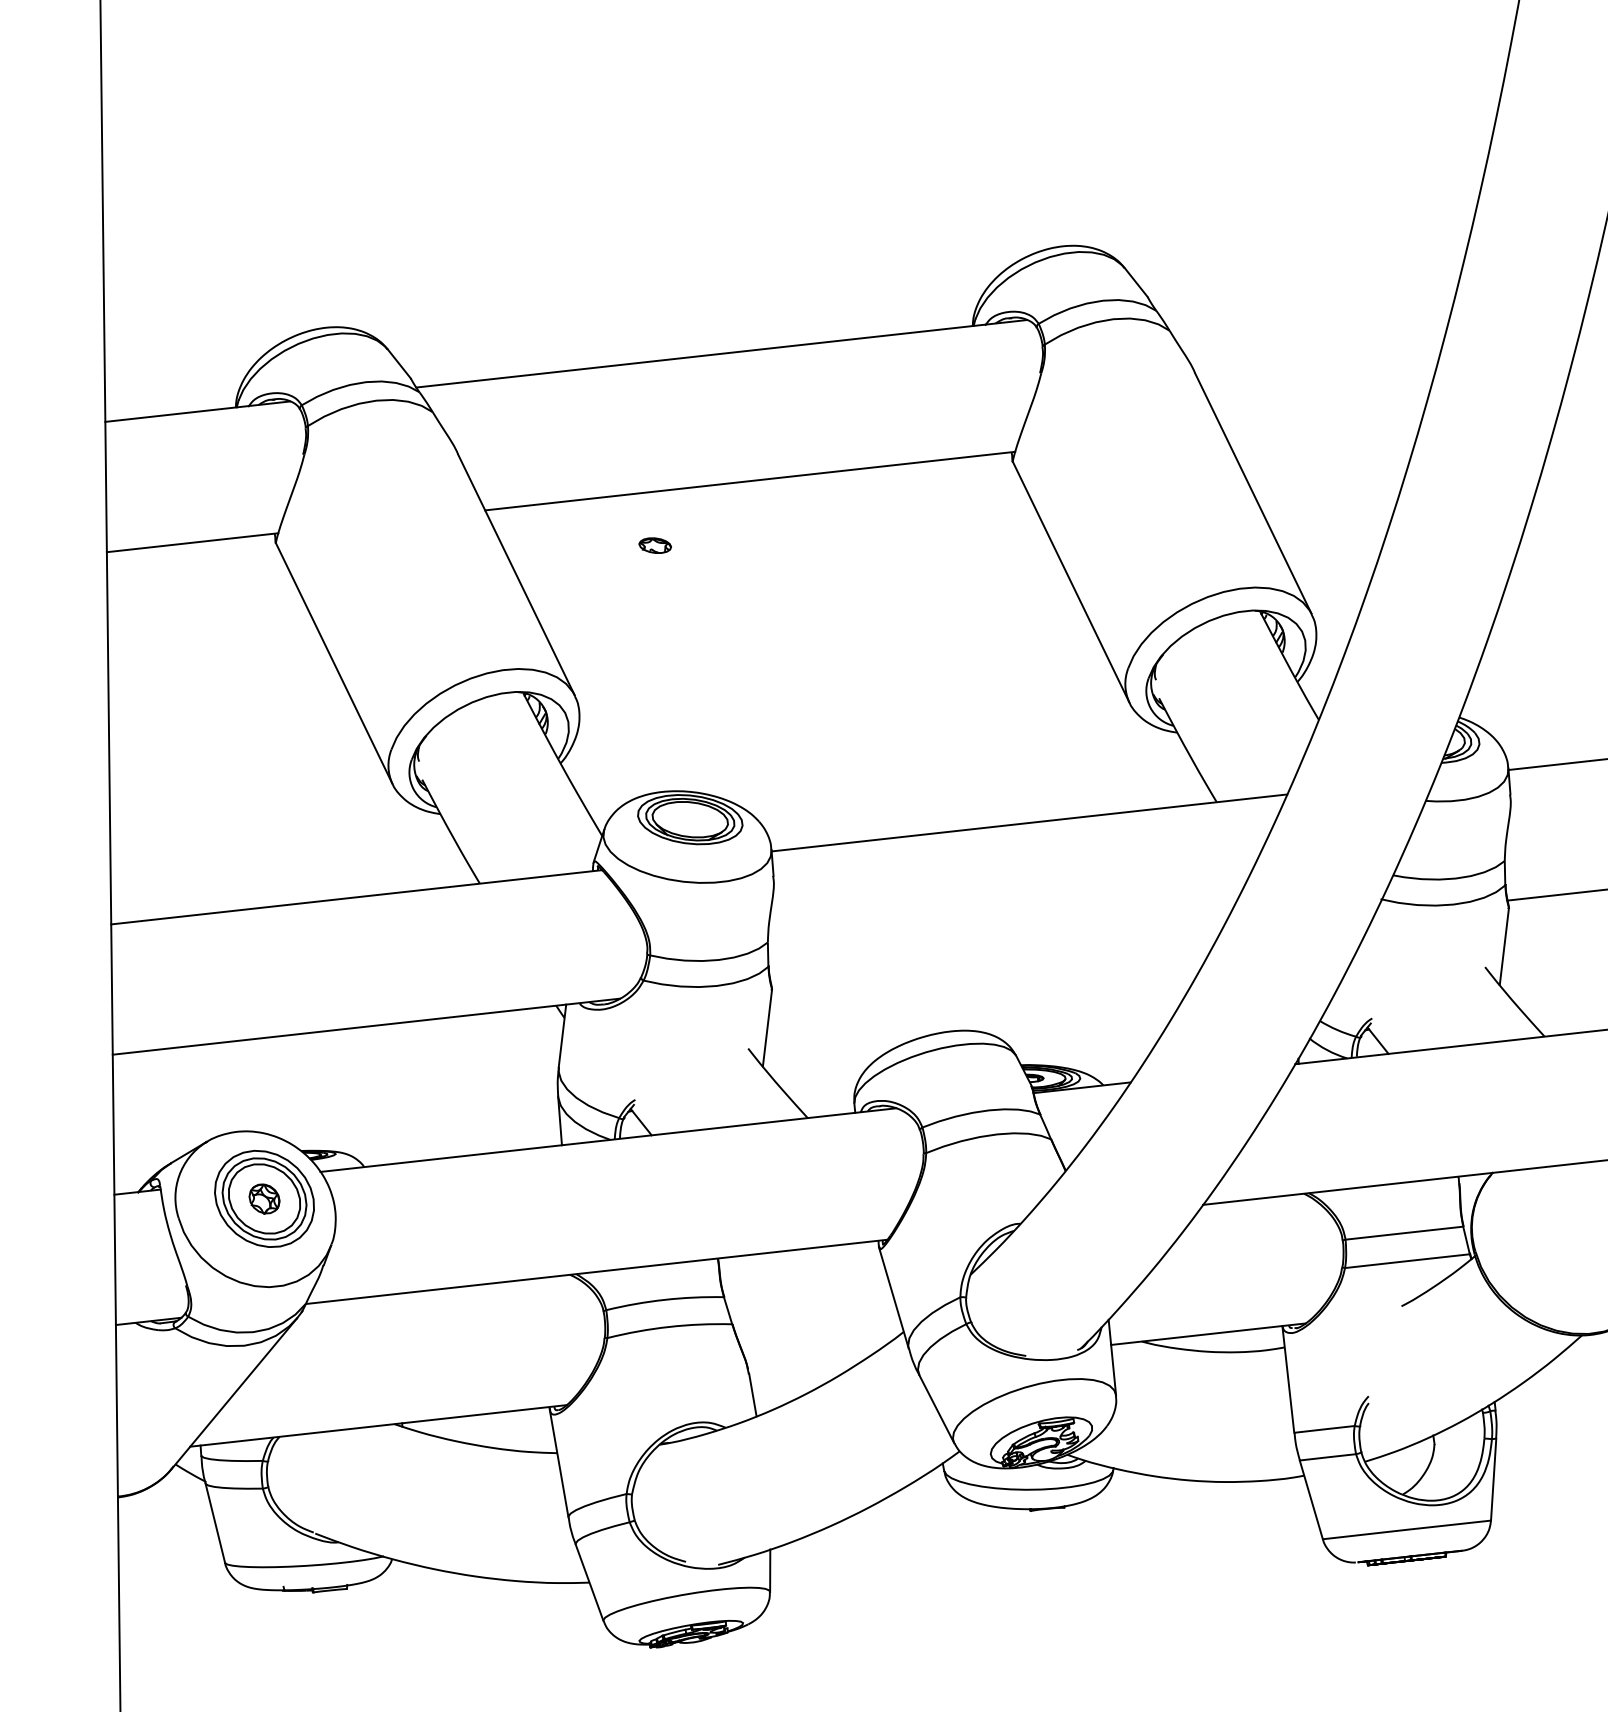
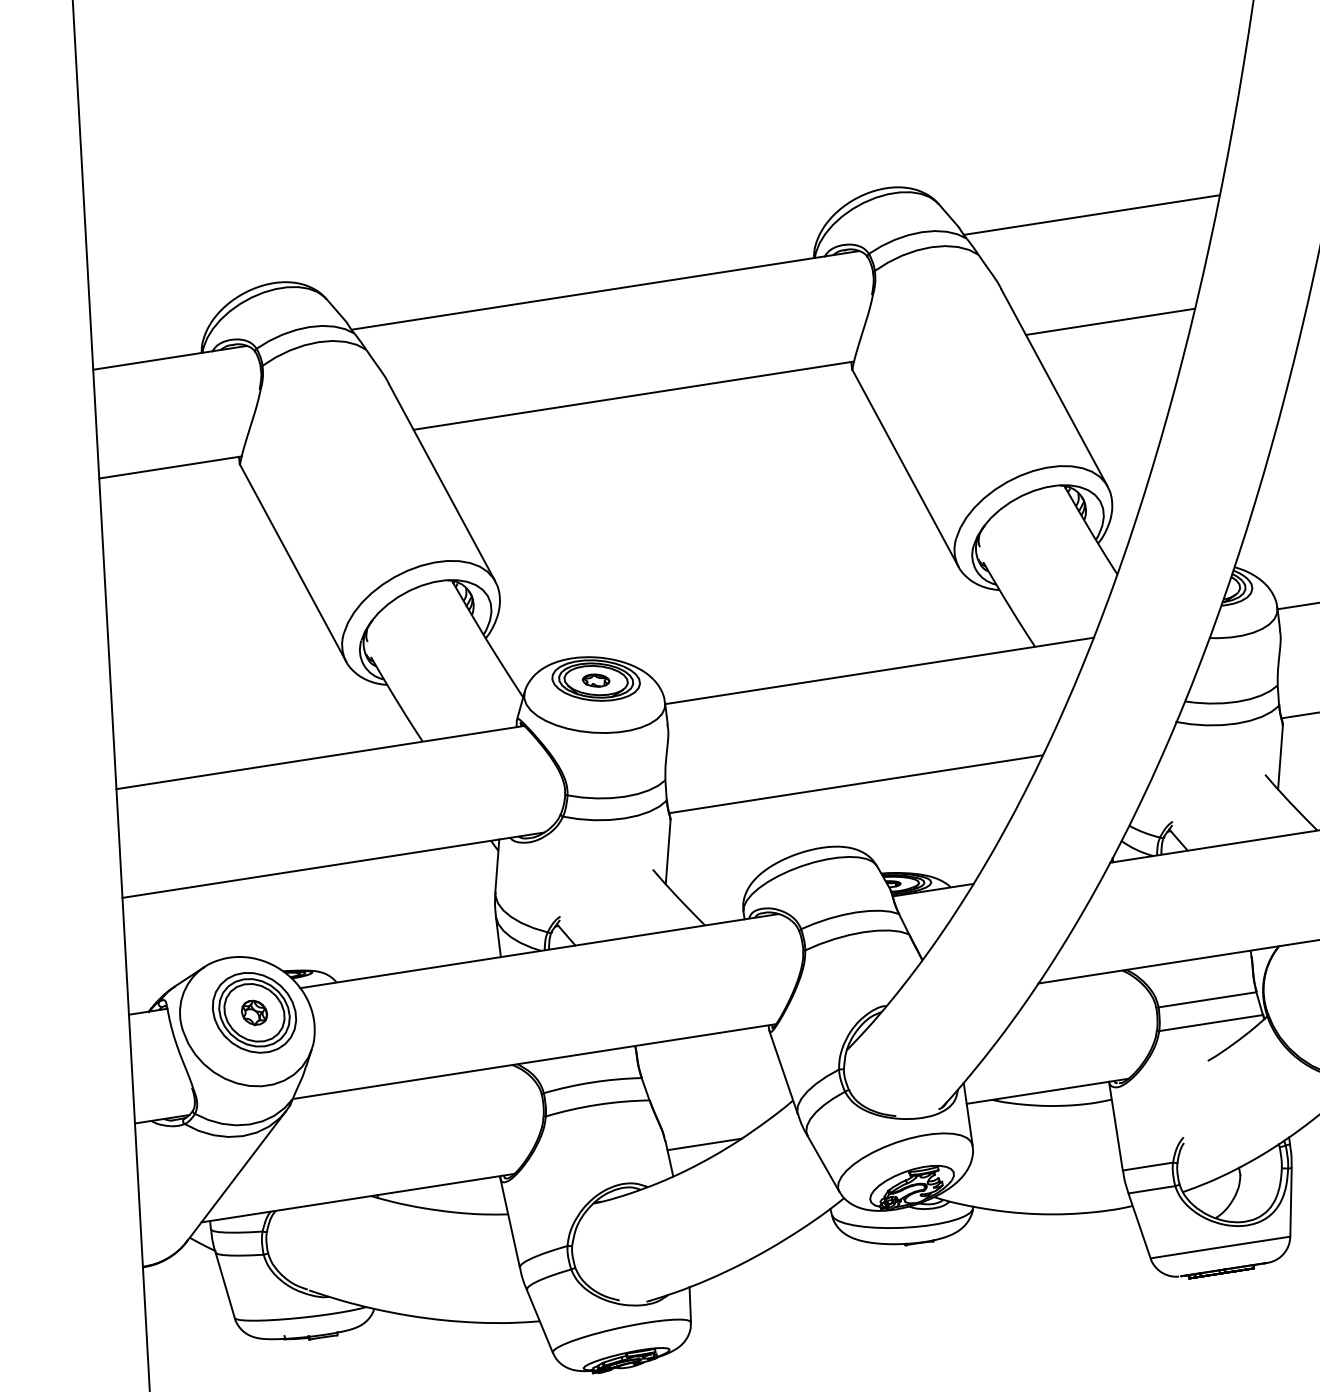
line: (1307, 289) -> (1092, 215), added
line: (1323, 417) -> (1110, 321), added
part: (654, 545) -> (595, 680), moved
line: (995, 957) -> (856, 784), added
line: (795, 1379) -> (704, 1144), added

